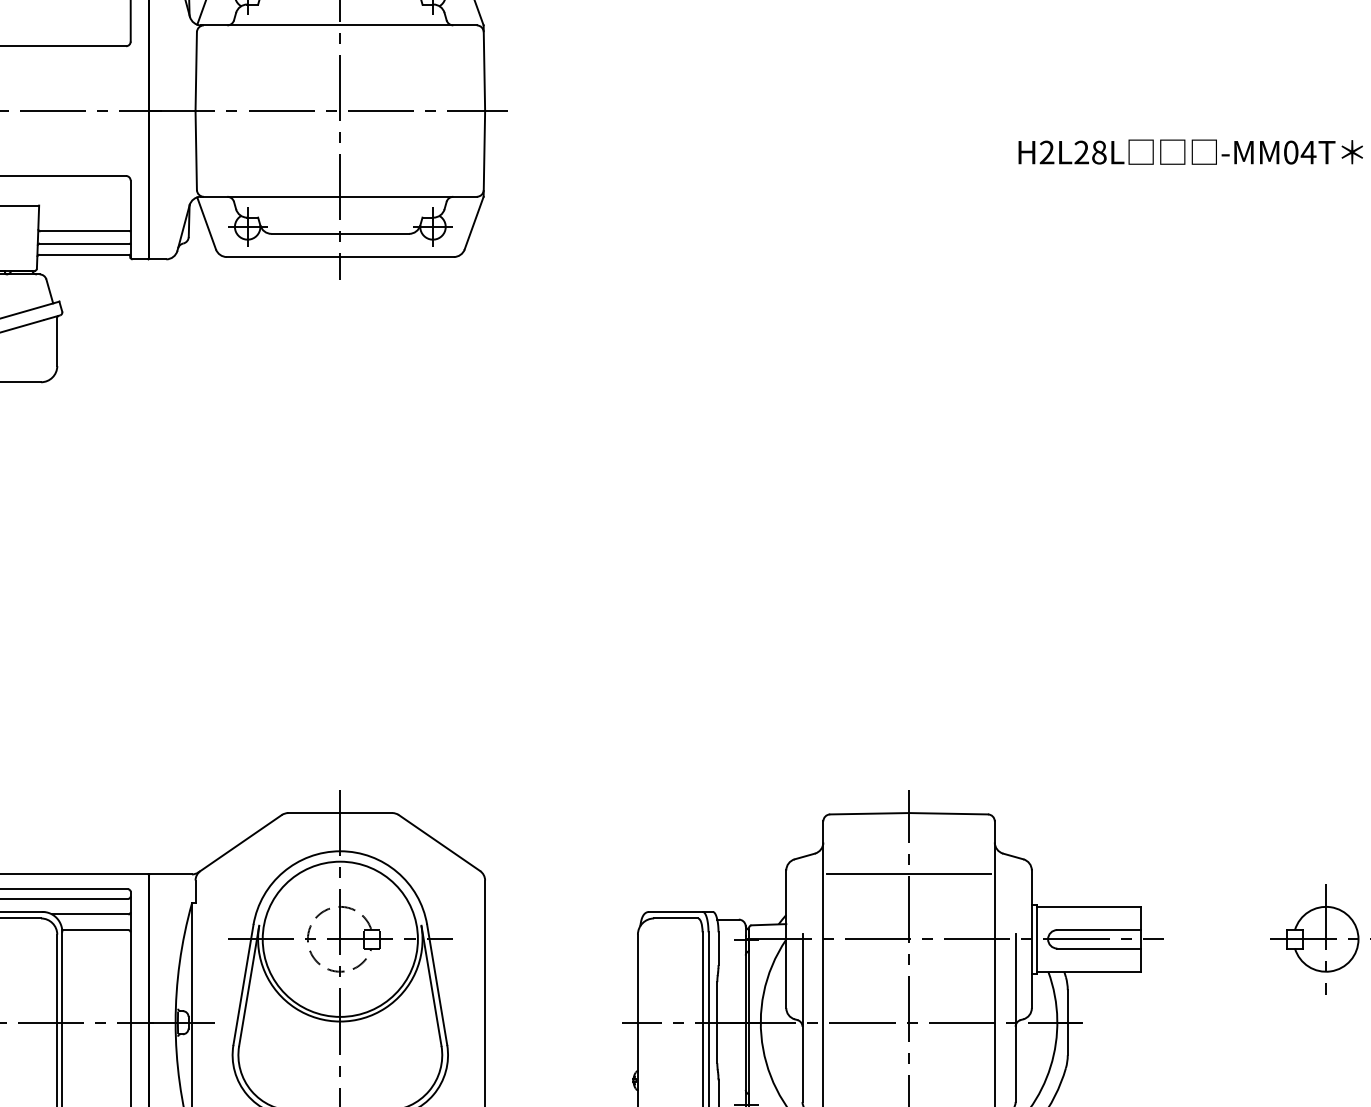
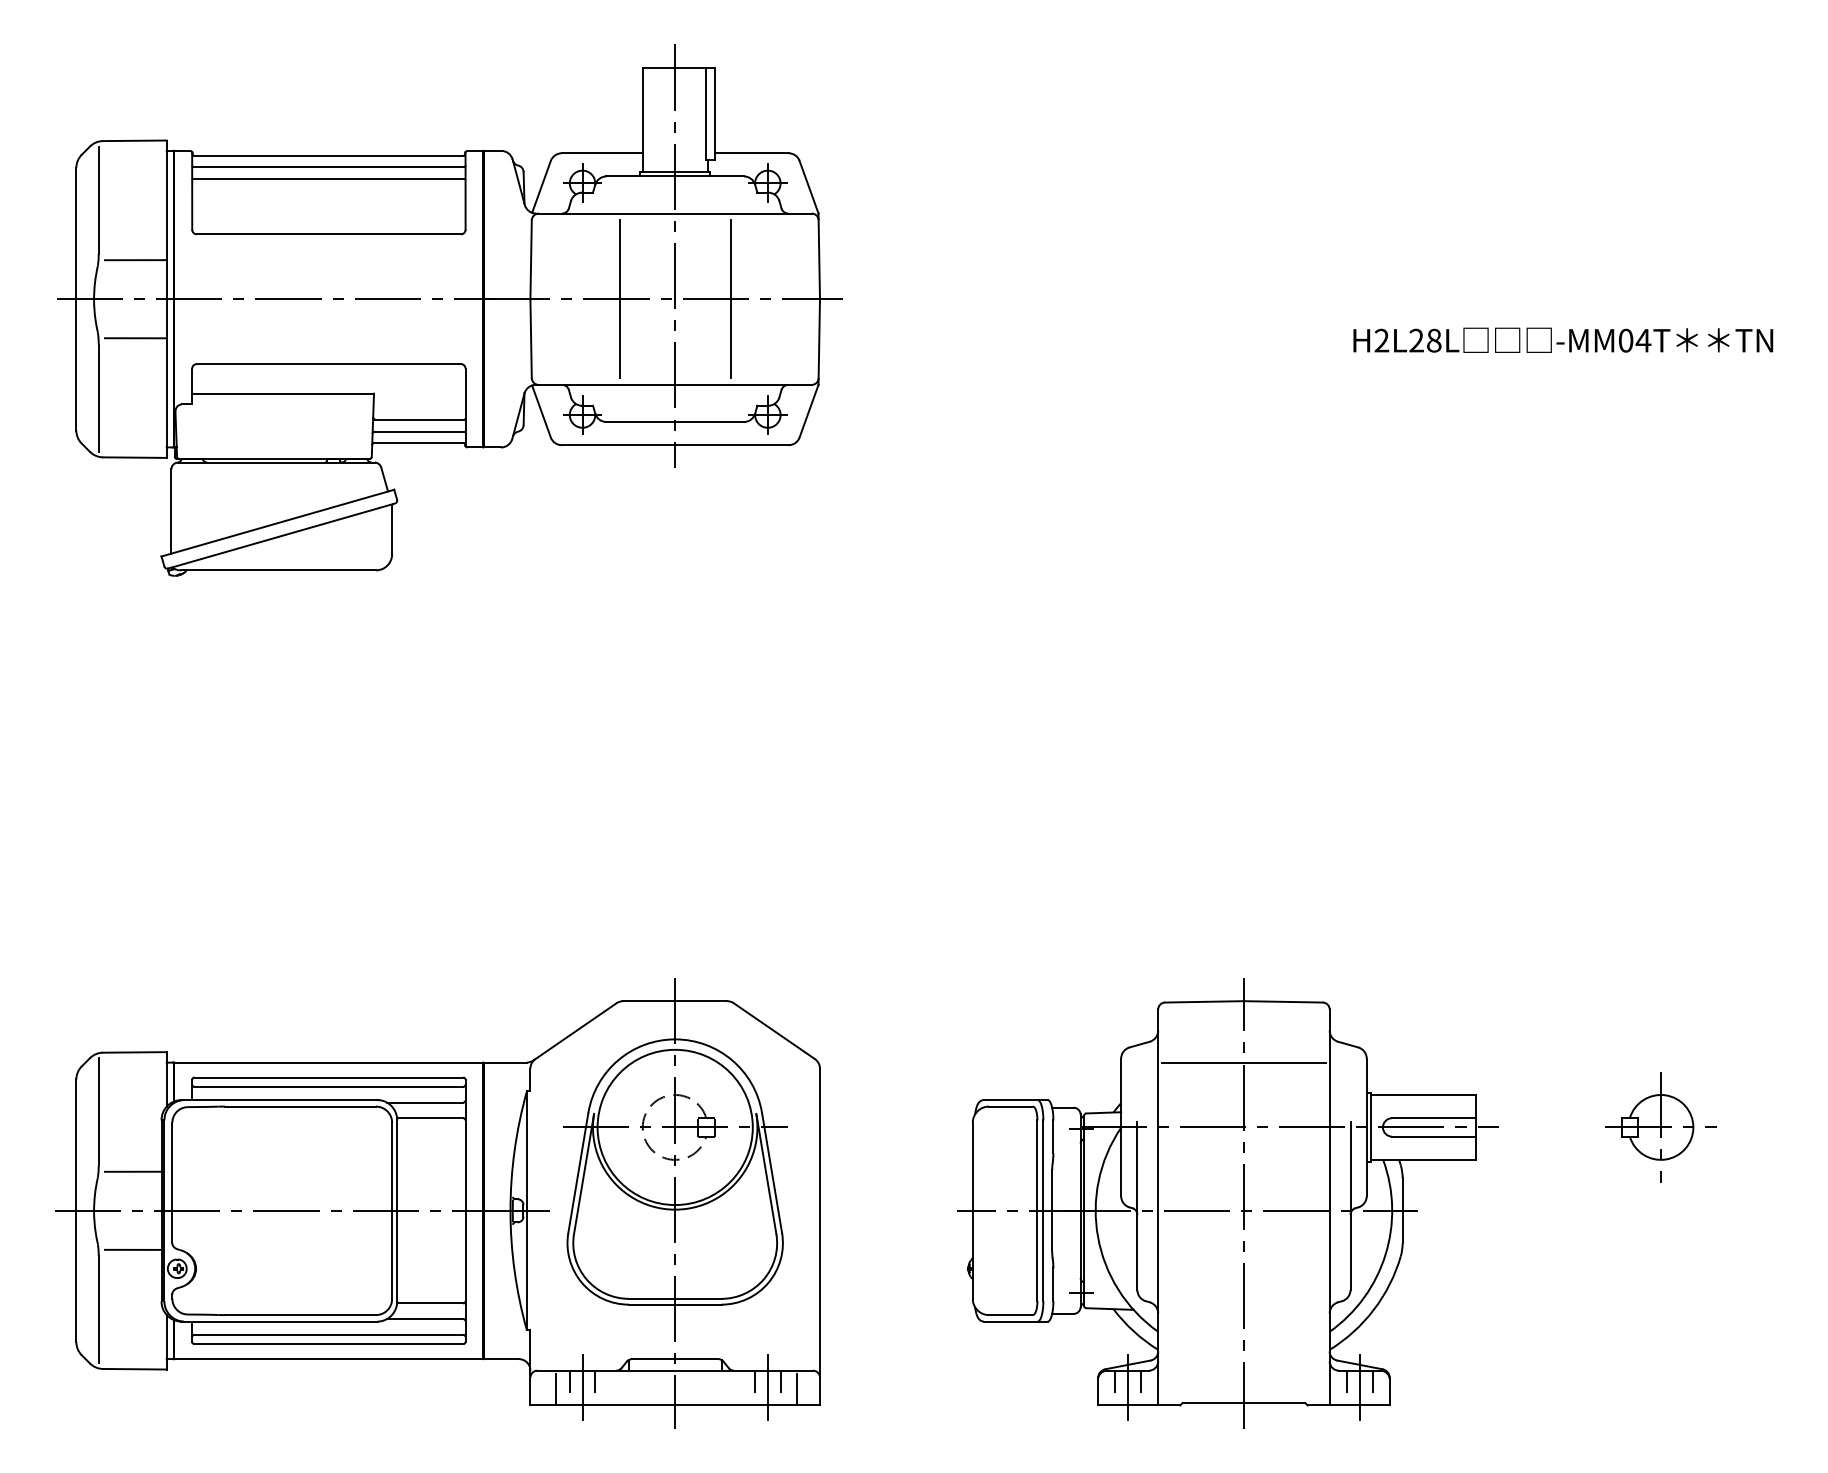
line: (284, 110) -> (619, 298), added
line: (395, 110) -> (730, 298), added

